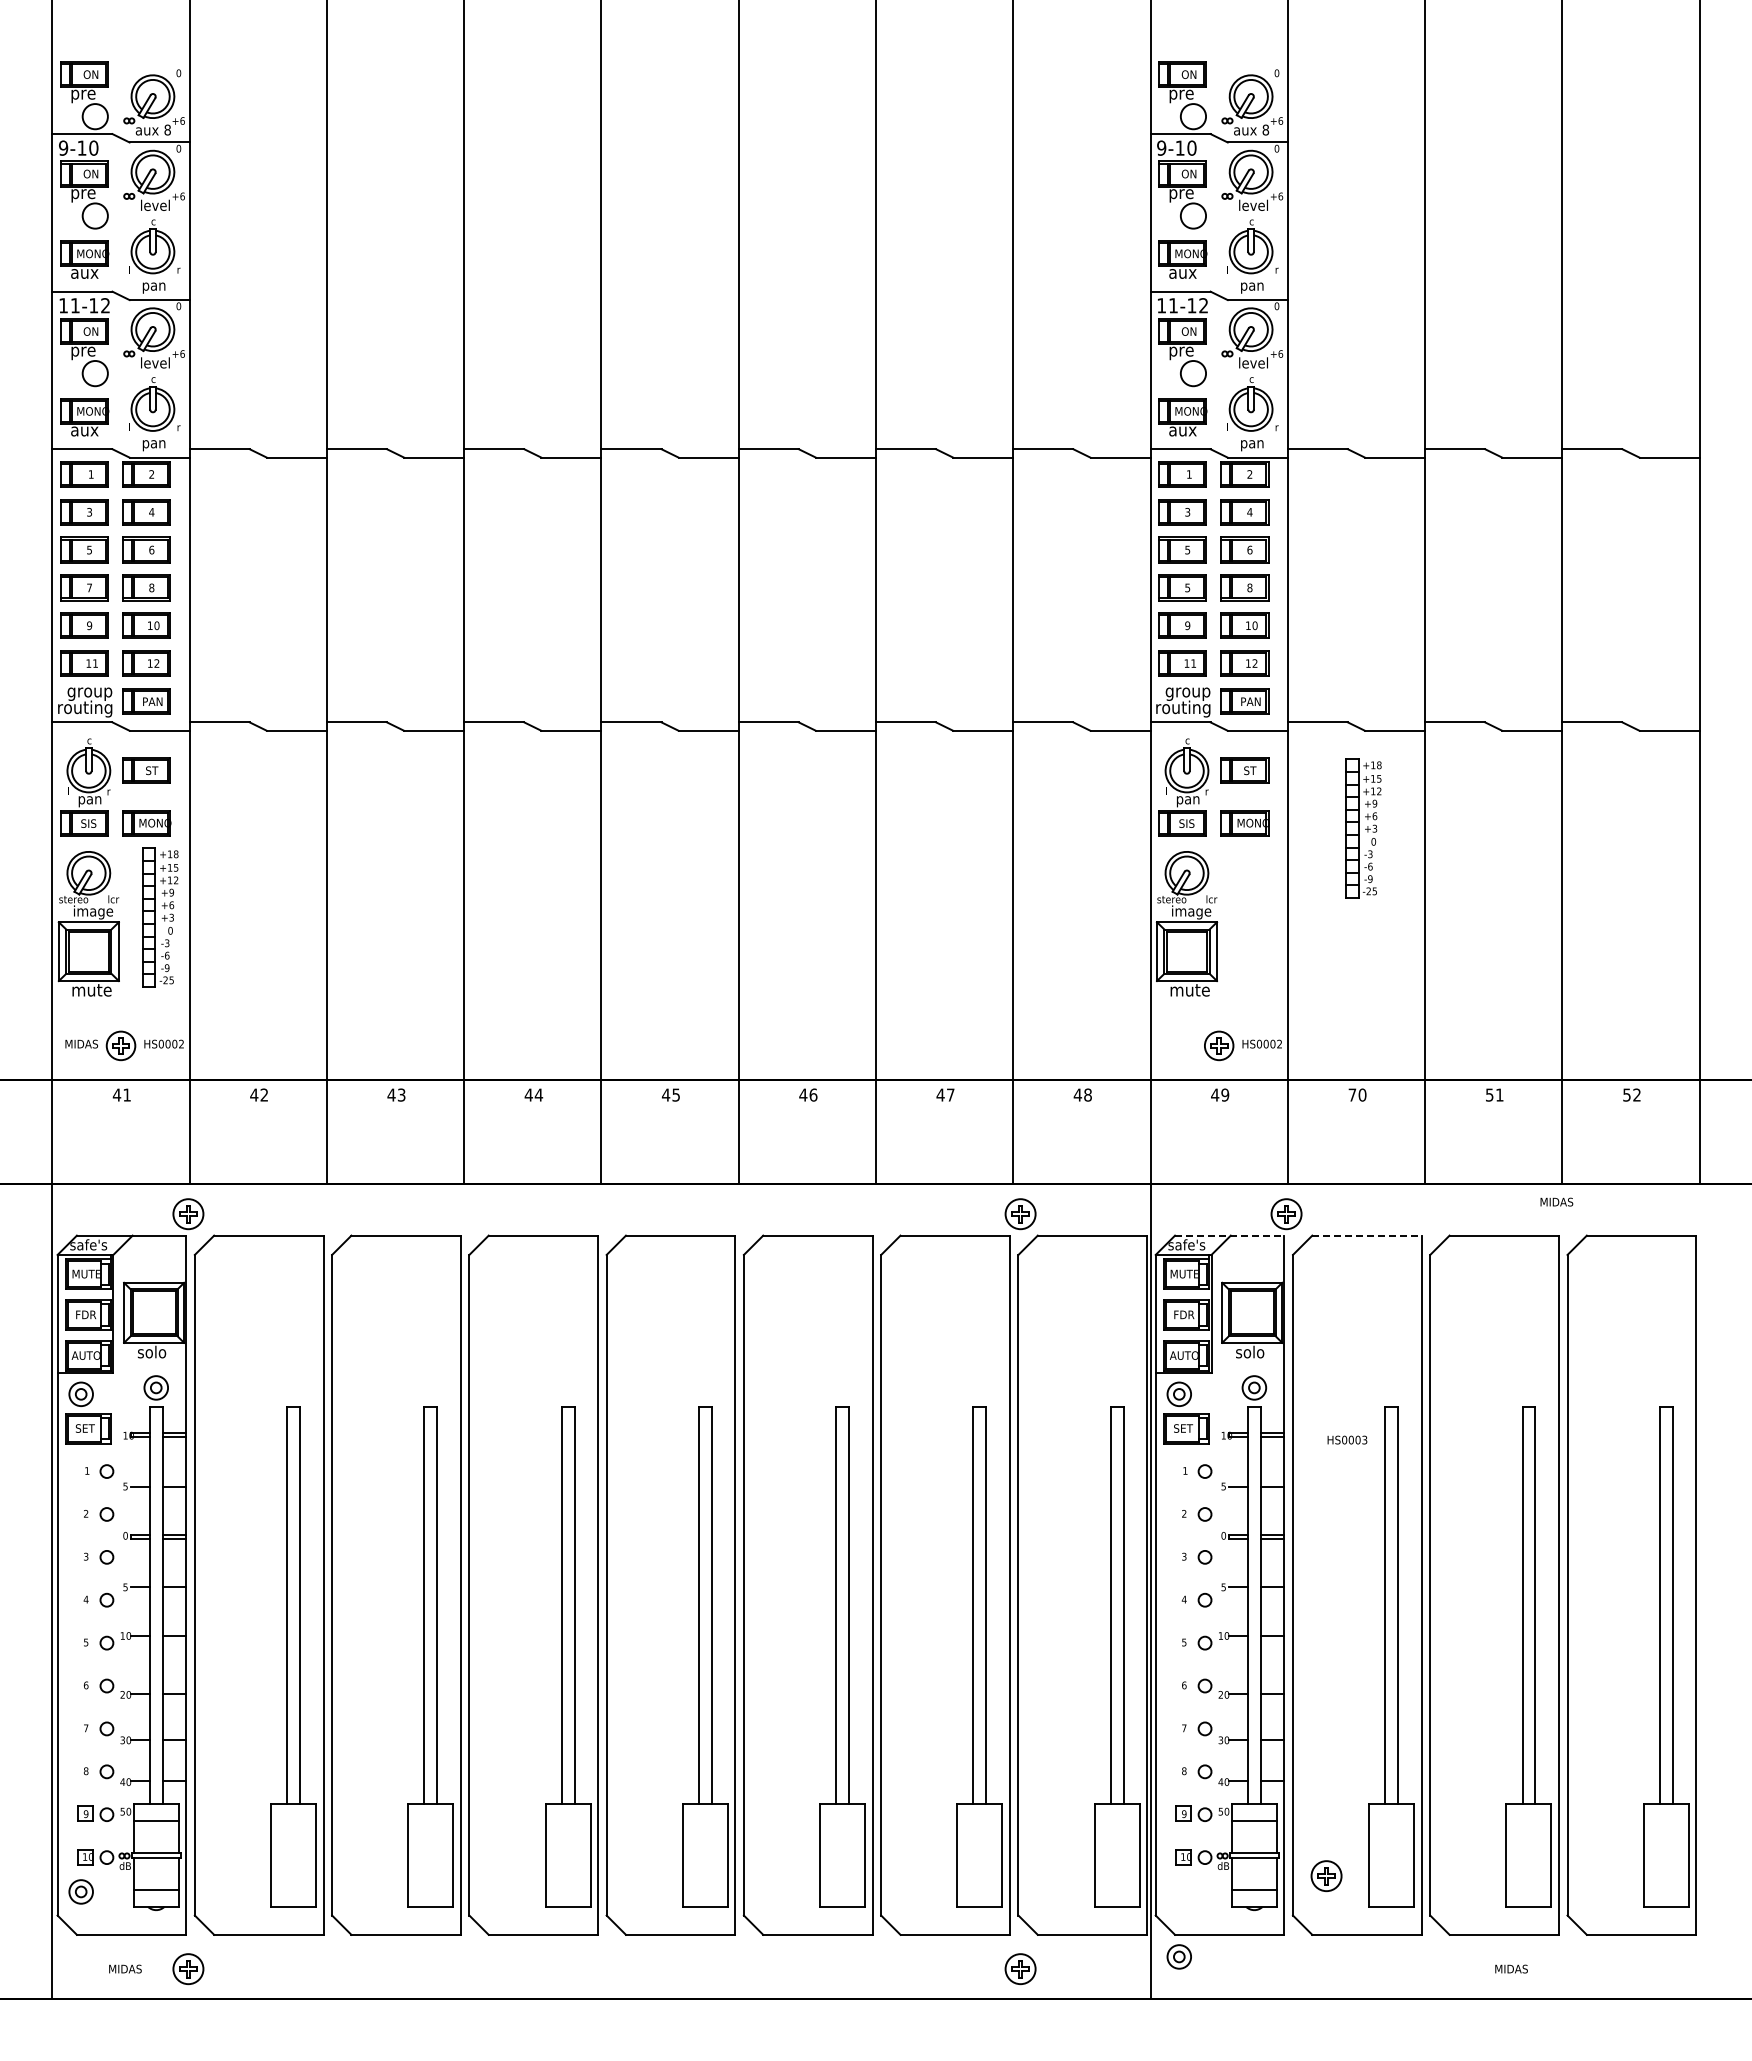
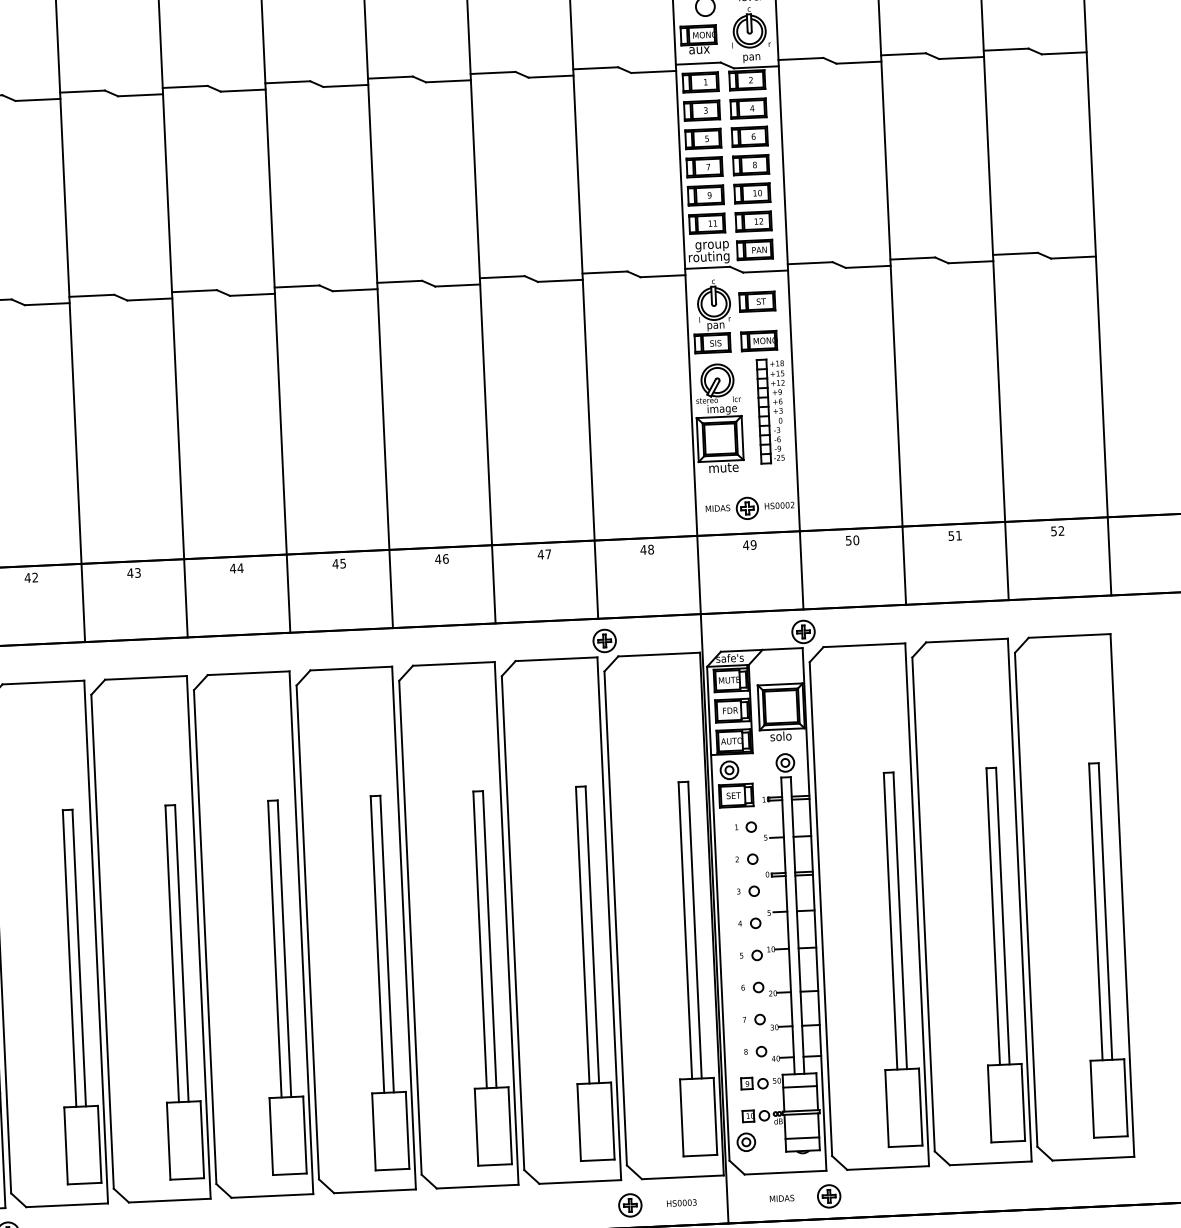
text: (1187, 587) -> (708, 166), 5 -> 7
part: (1363, 828) -> (772, 411), moved
text: (1352, 1094) -> (848, 540), 70 -> 50
text: (1556, 1201) -> (717, 507), moved
line: (1229, 1235) -> (761, 649), dashed -> solid
line: (1366, 1235) -> (864, 645), dashed -> solid
text: (1347, 1439) -> (681, 1202), moved
part: (1326, 1876) -> (829, 1196), moved
part: (1178, 1956) -> (745, 1142), moved
text: (1511, 1968) -> (782, 1198), moved

